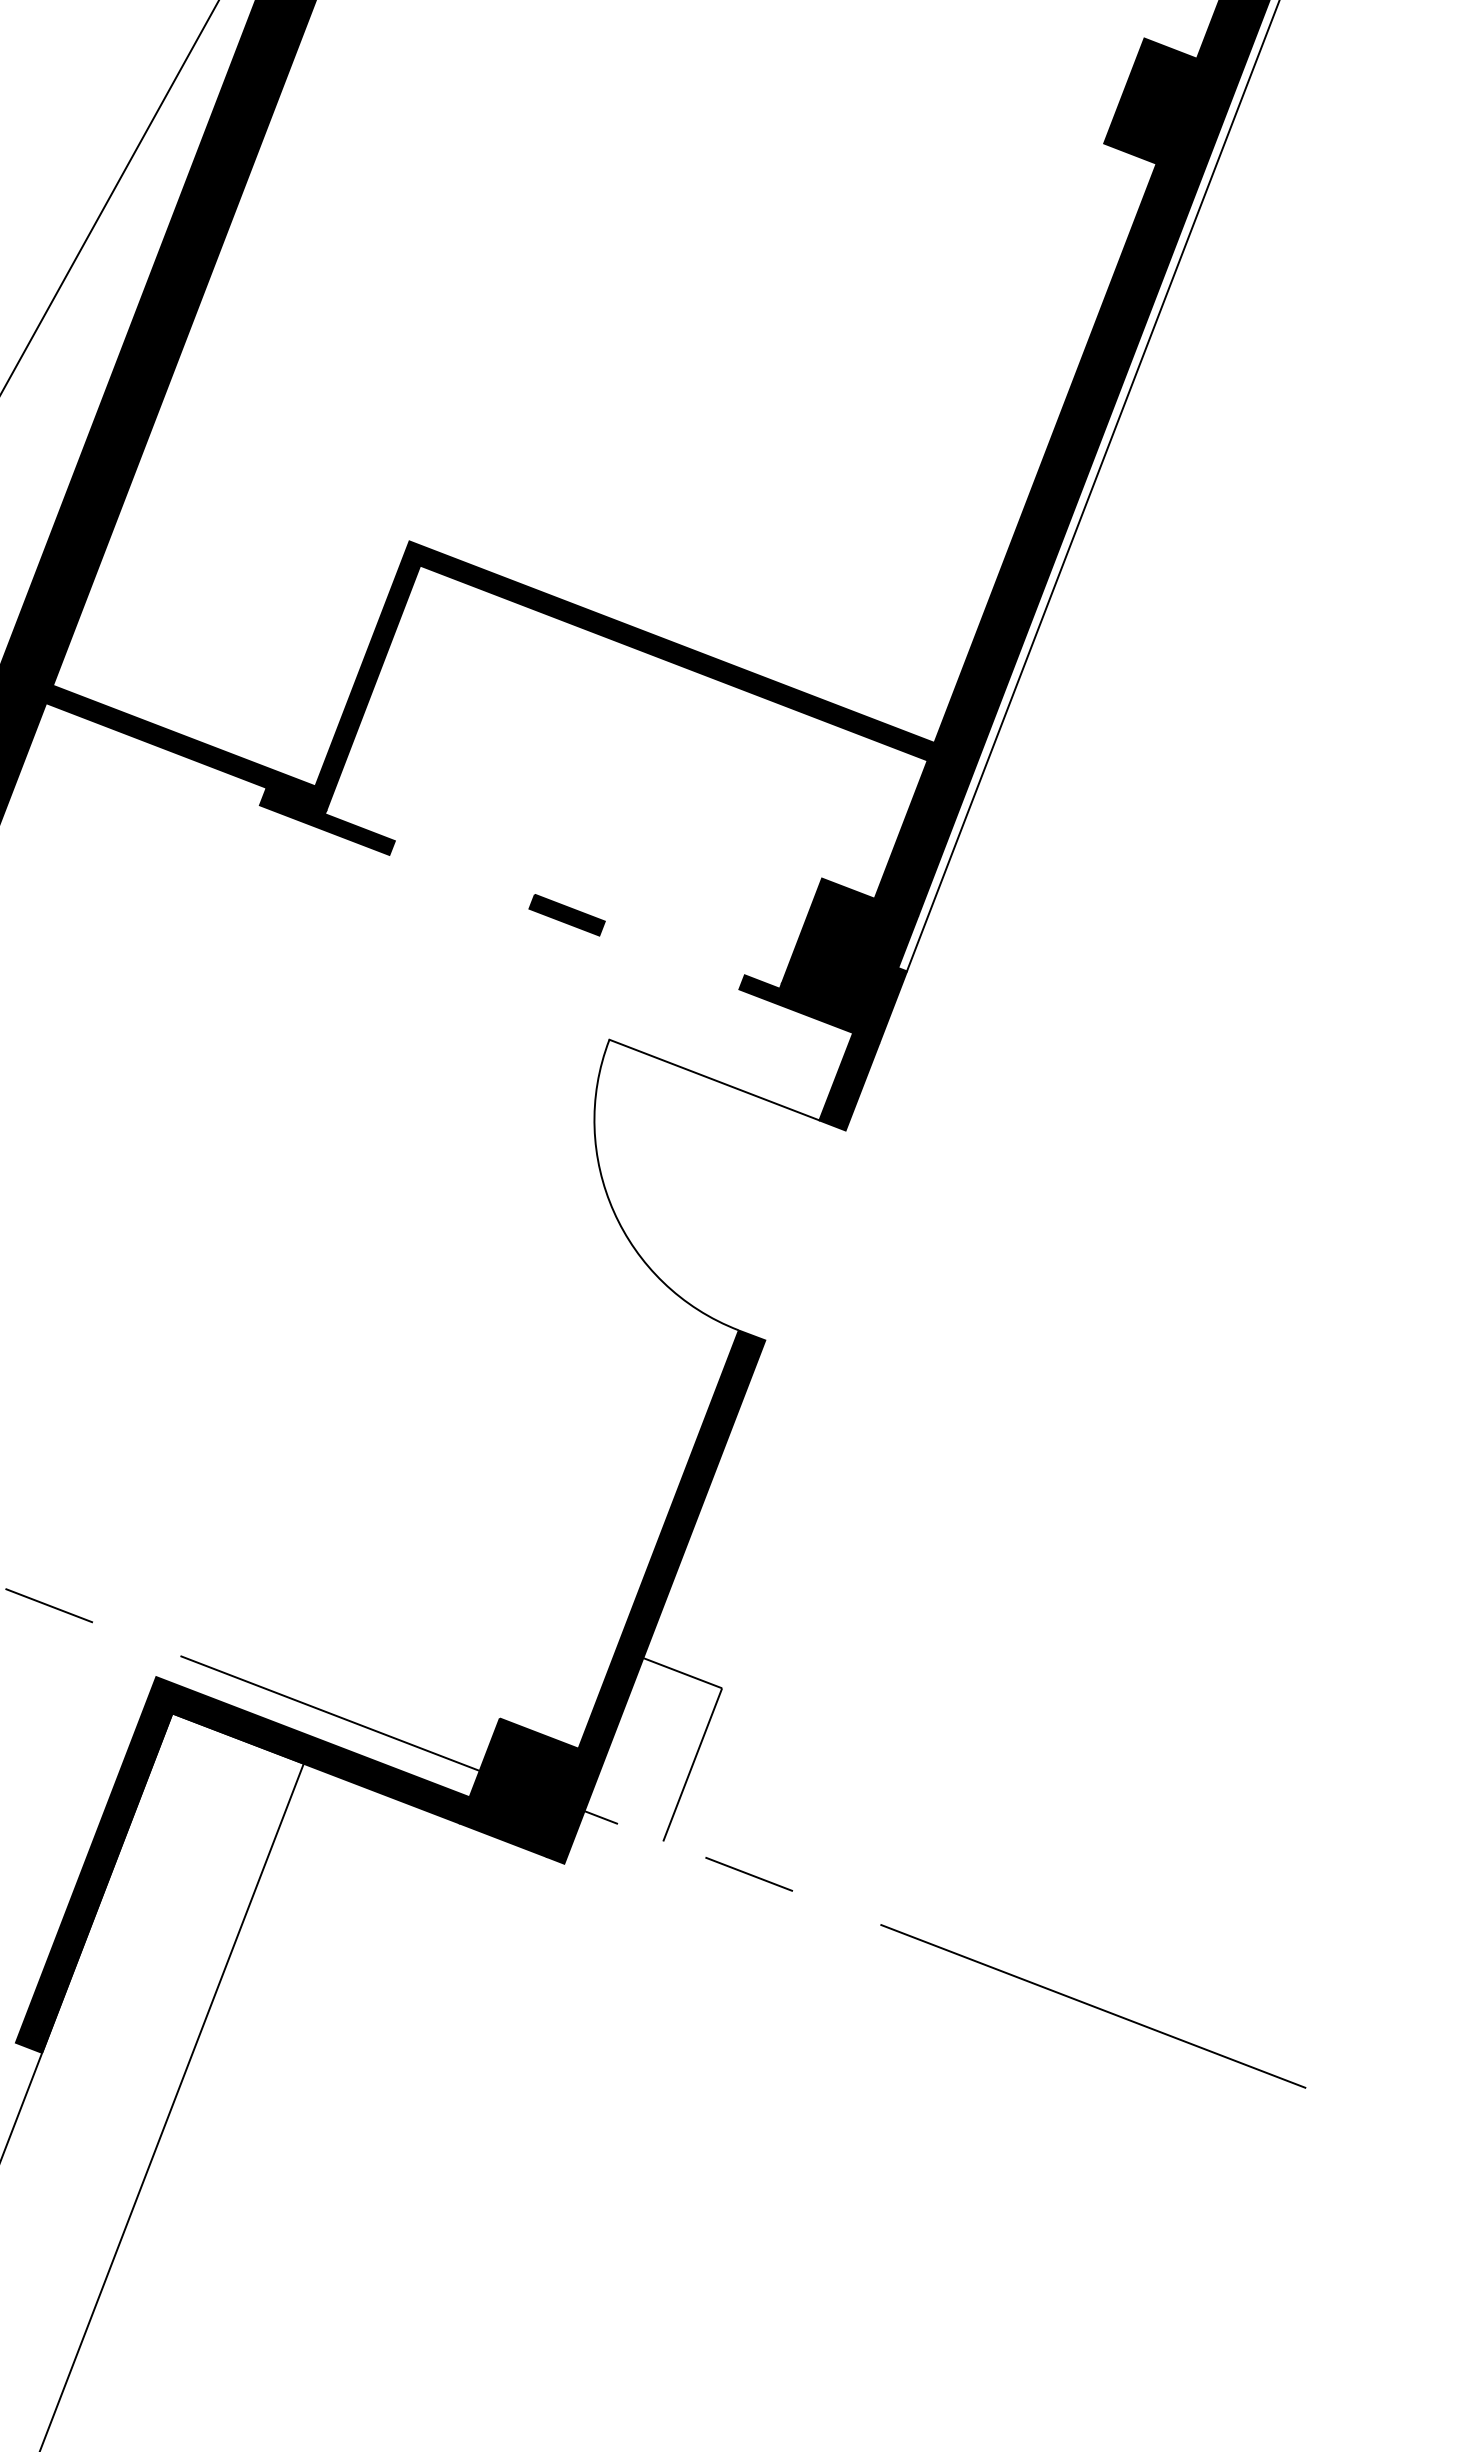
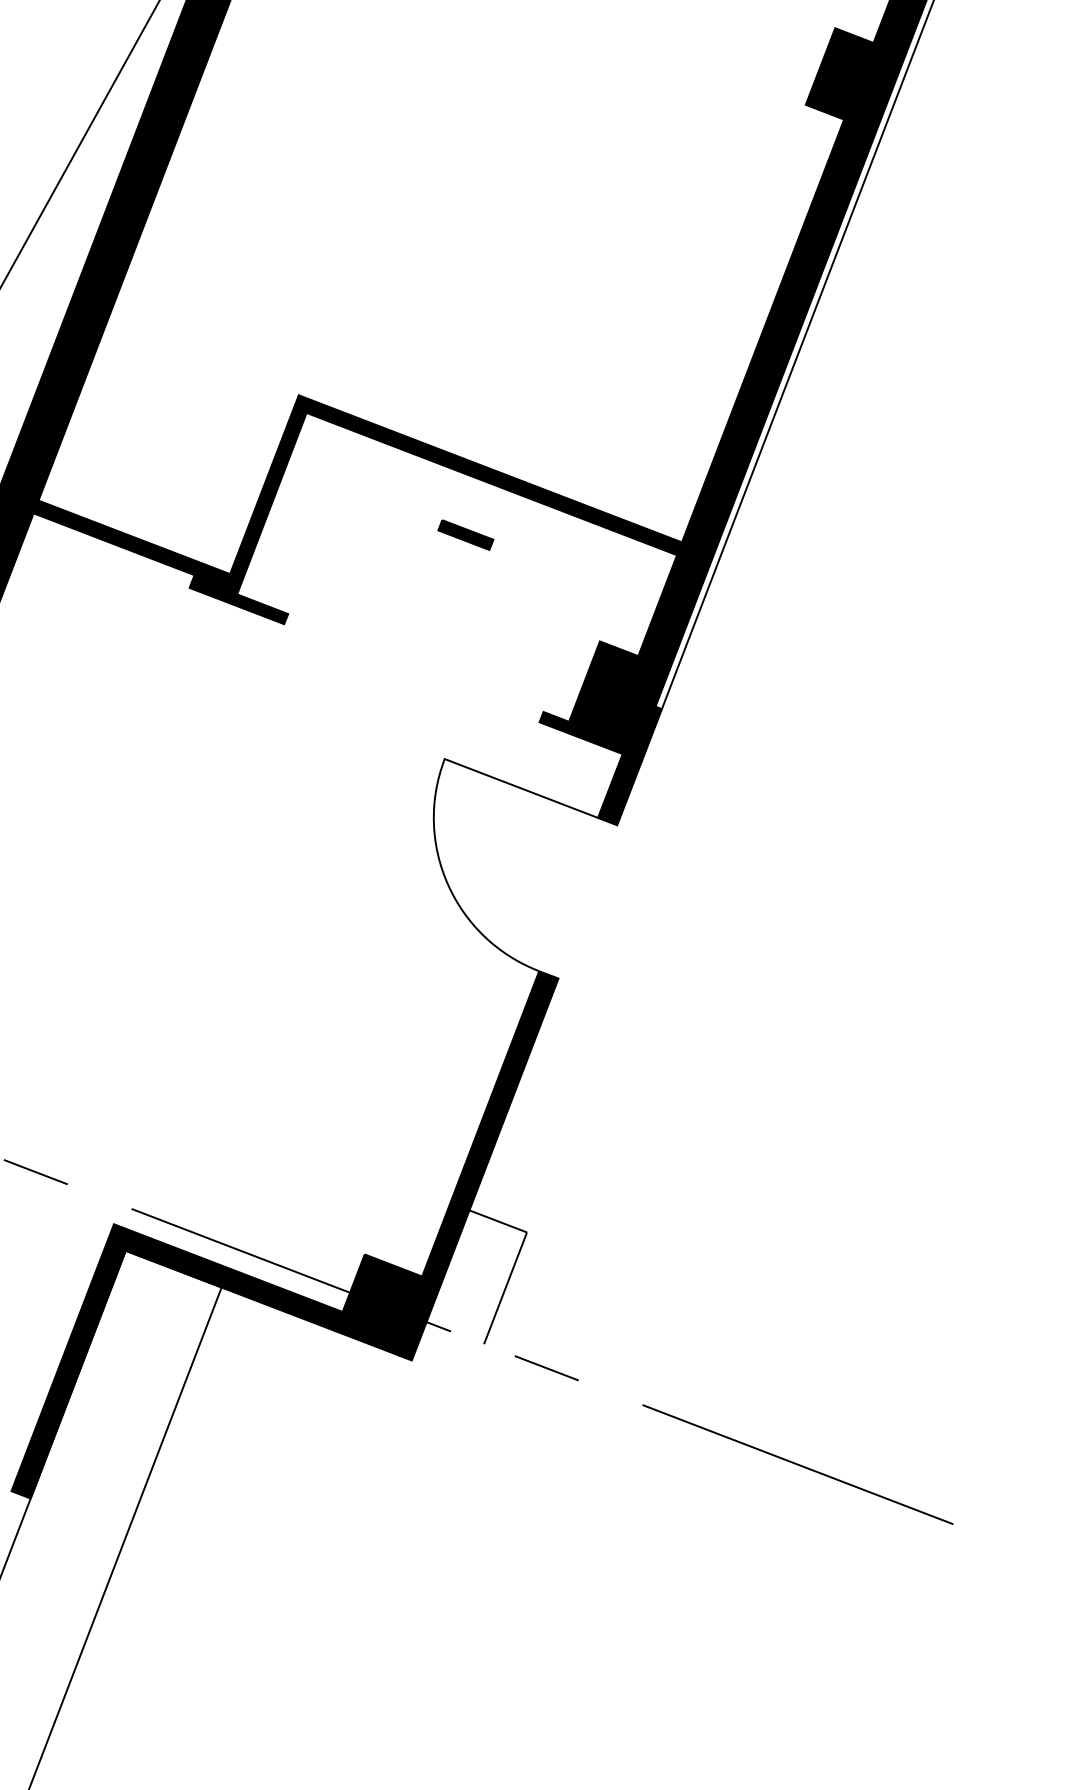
part: (566, 914) -> (465, 534), moved

